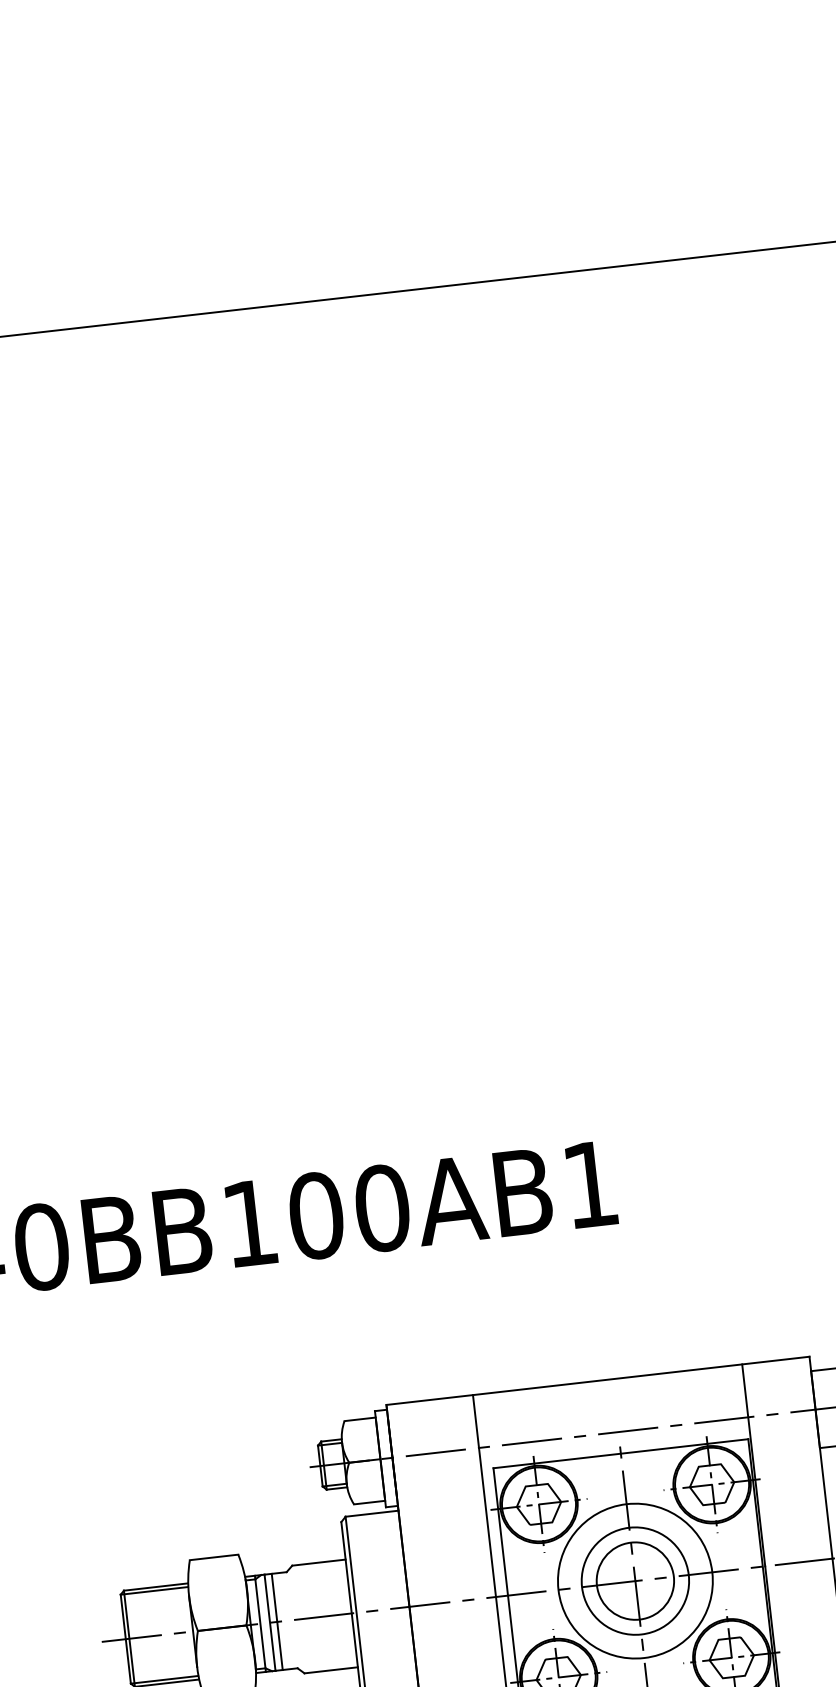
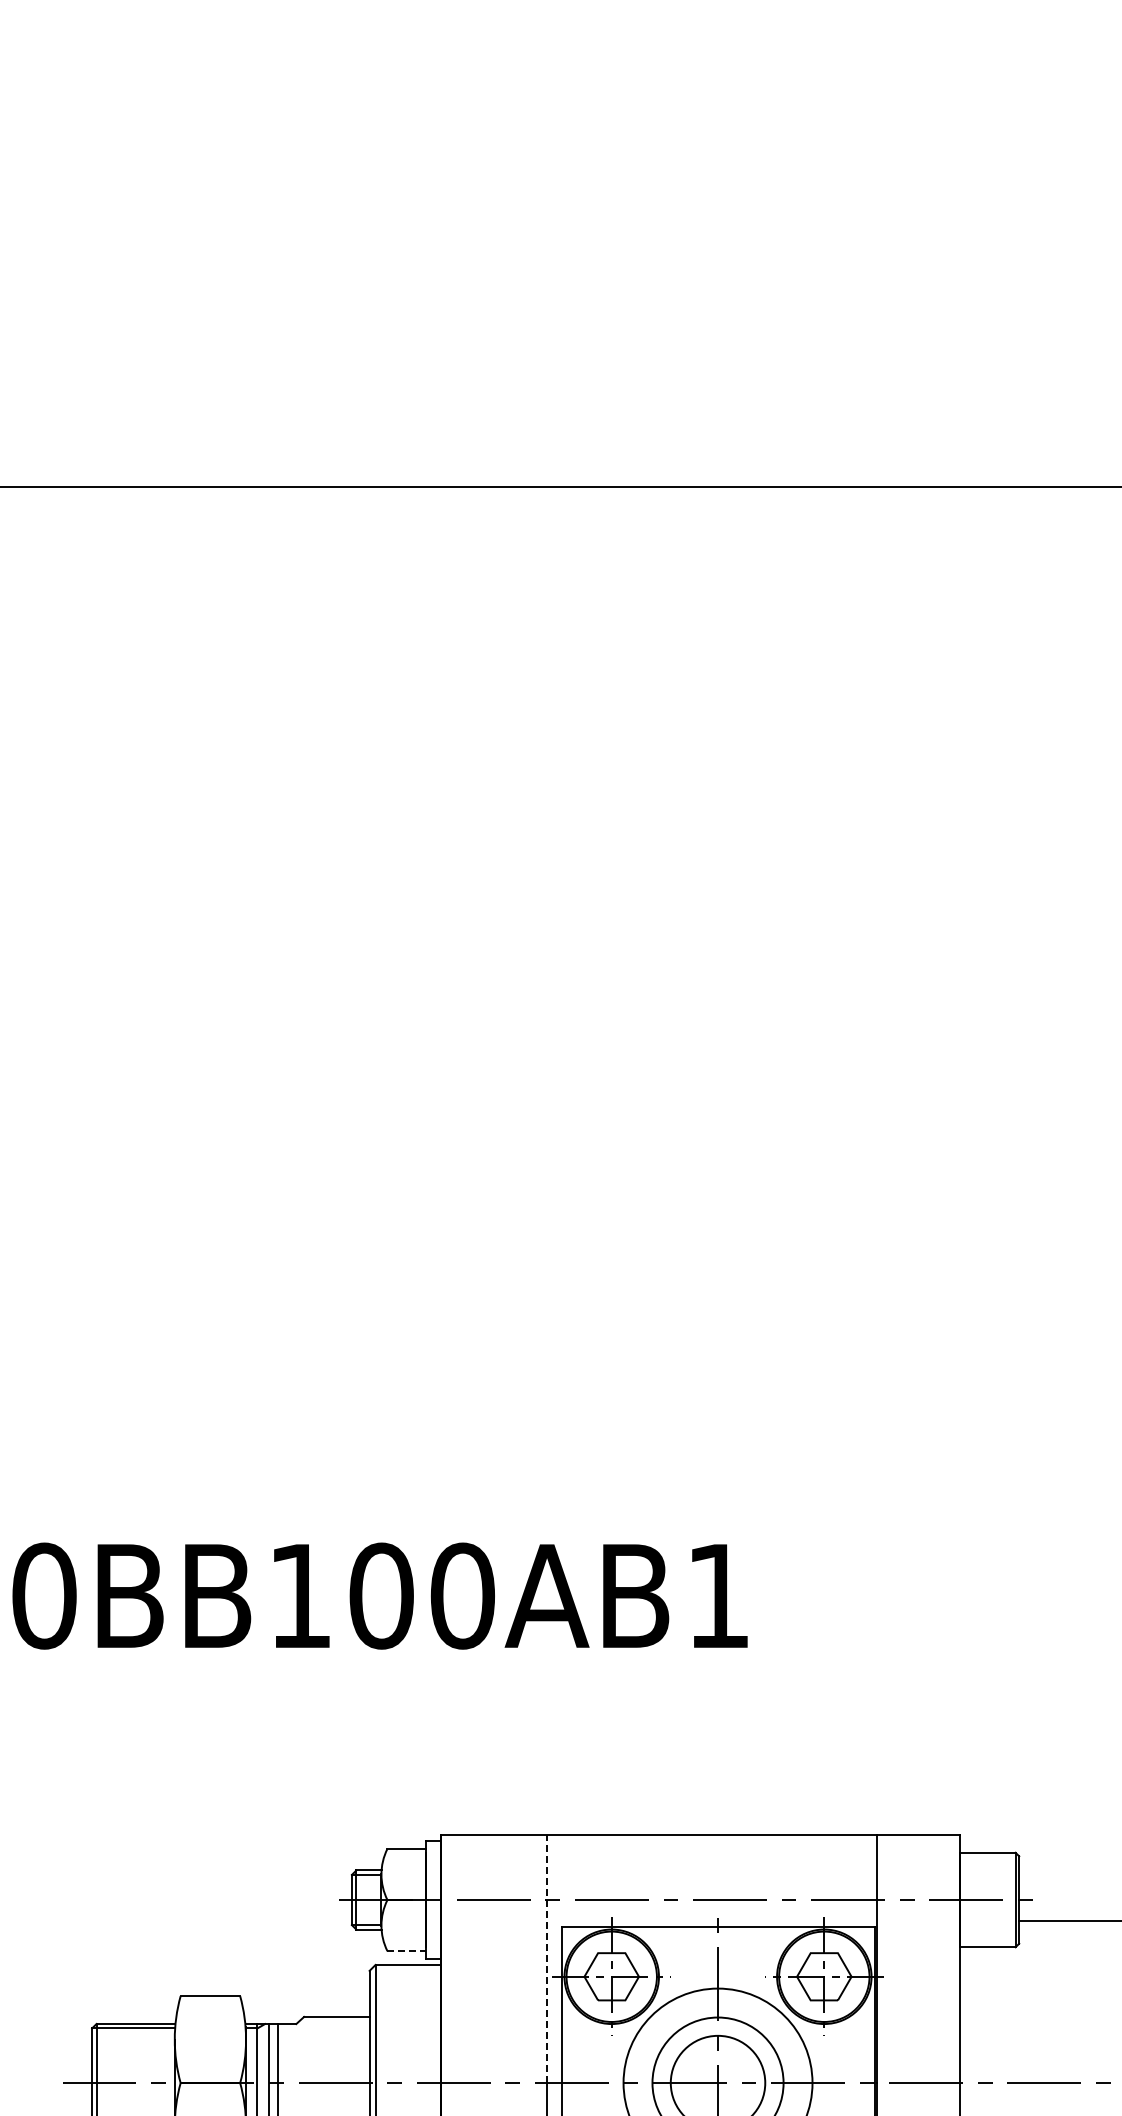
line: (484, 1495) -> (546, 1958), solid -> dashed
line: (370, 1502) -> (407, 1951), solid -> dashed

